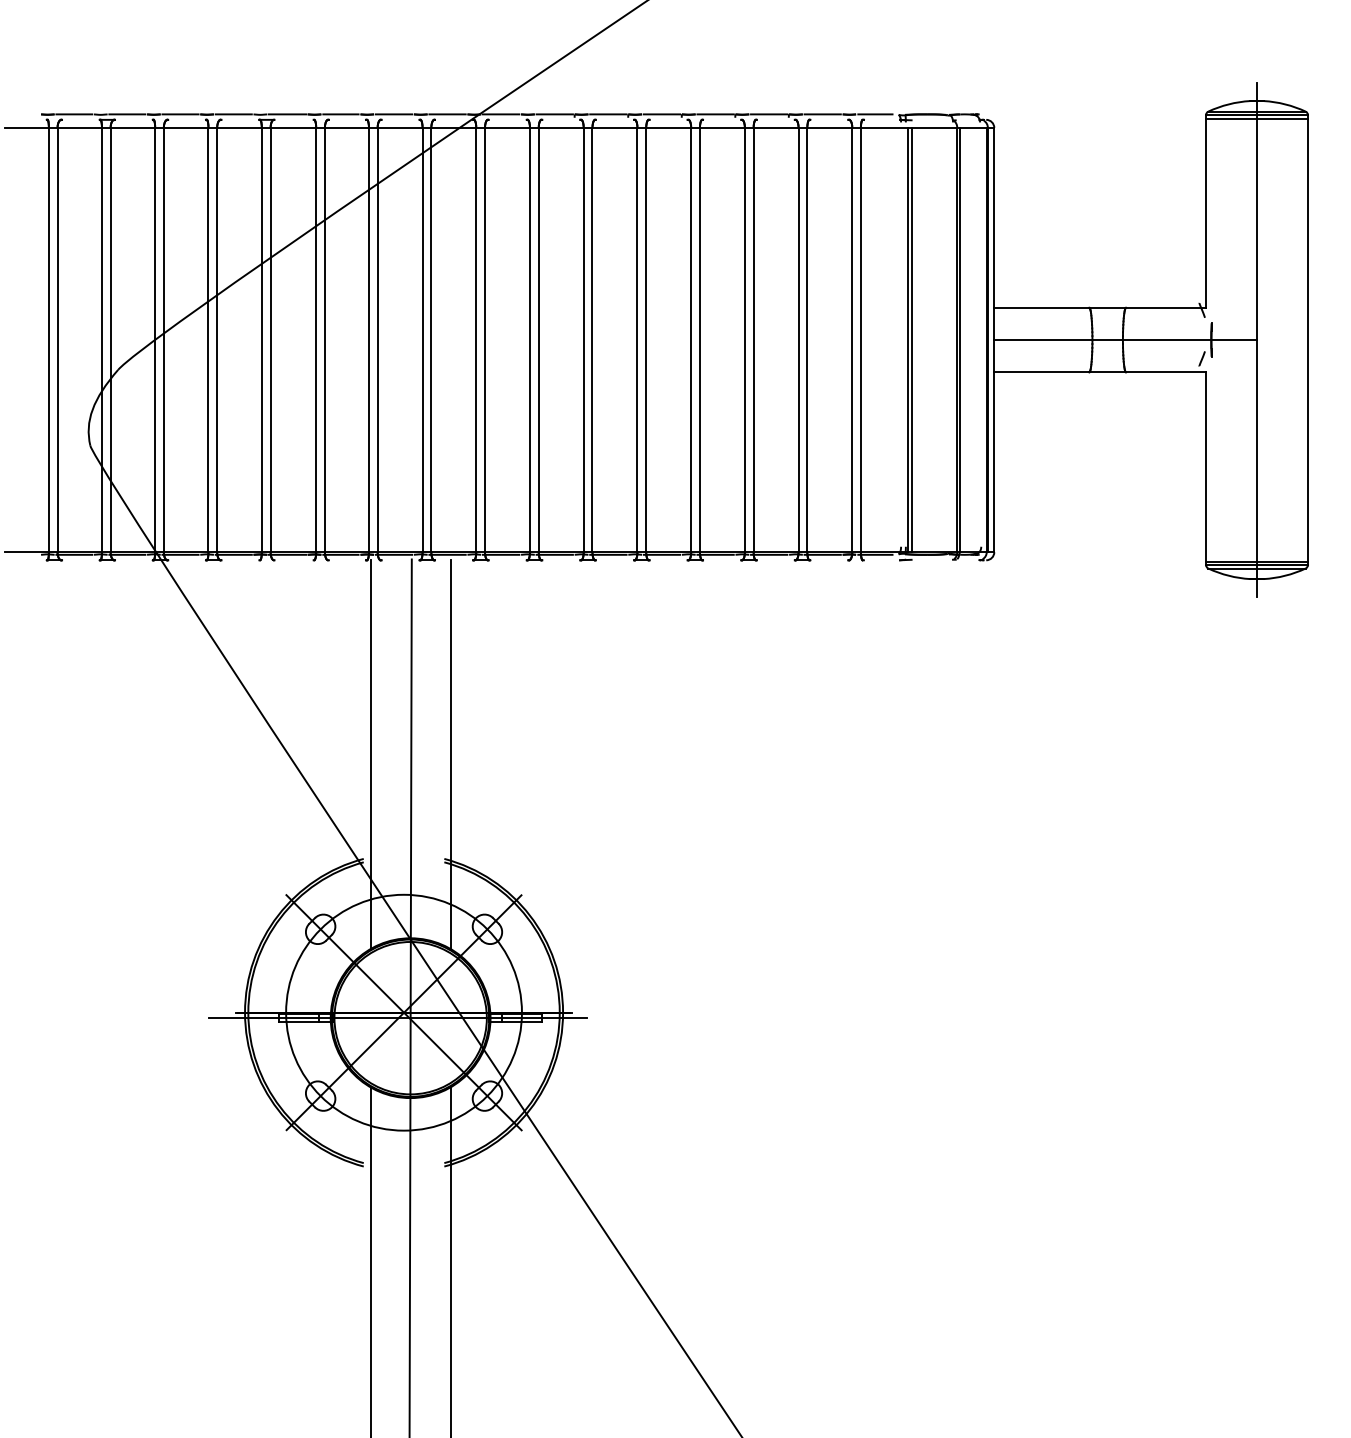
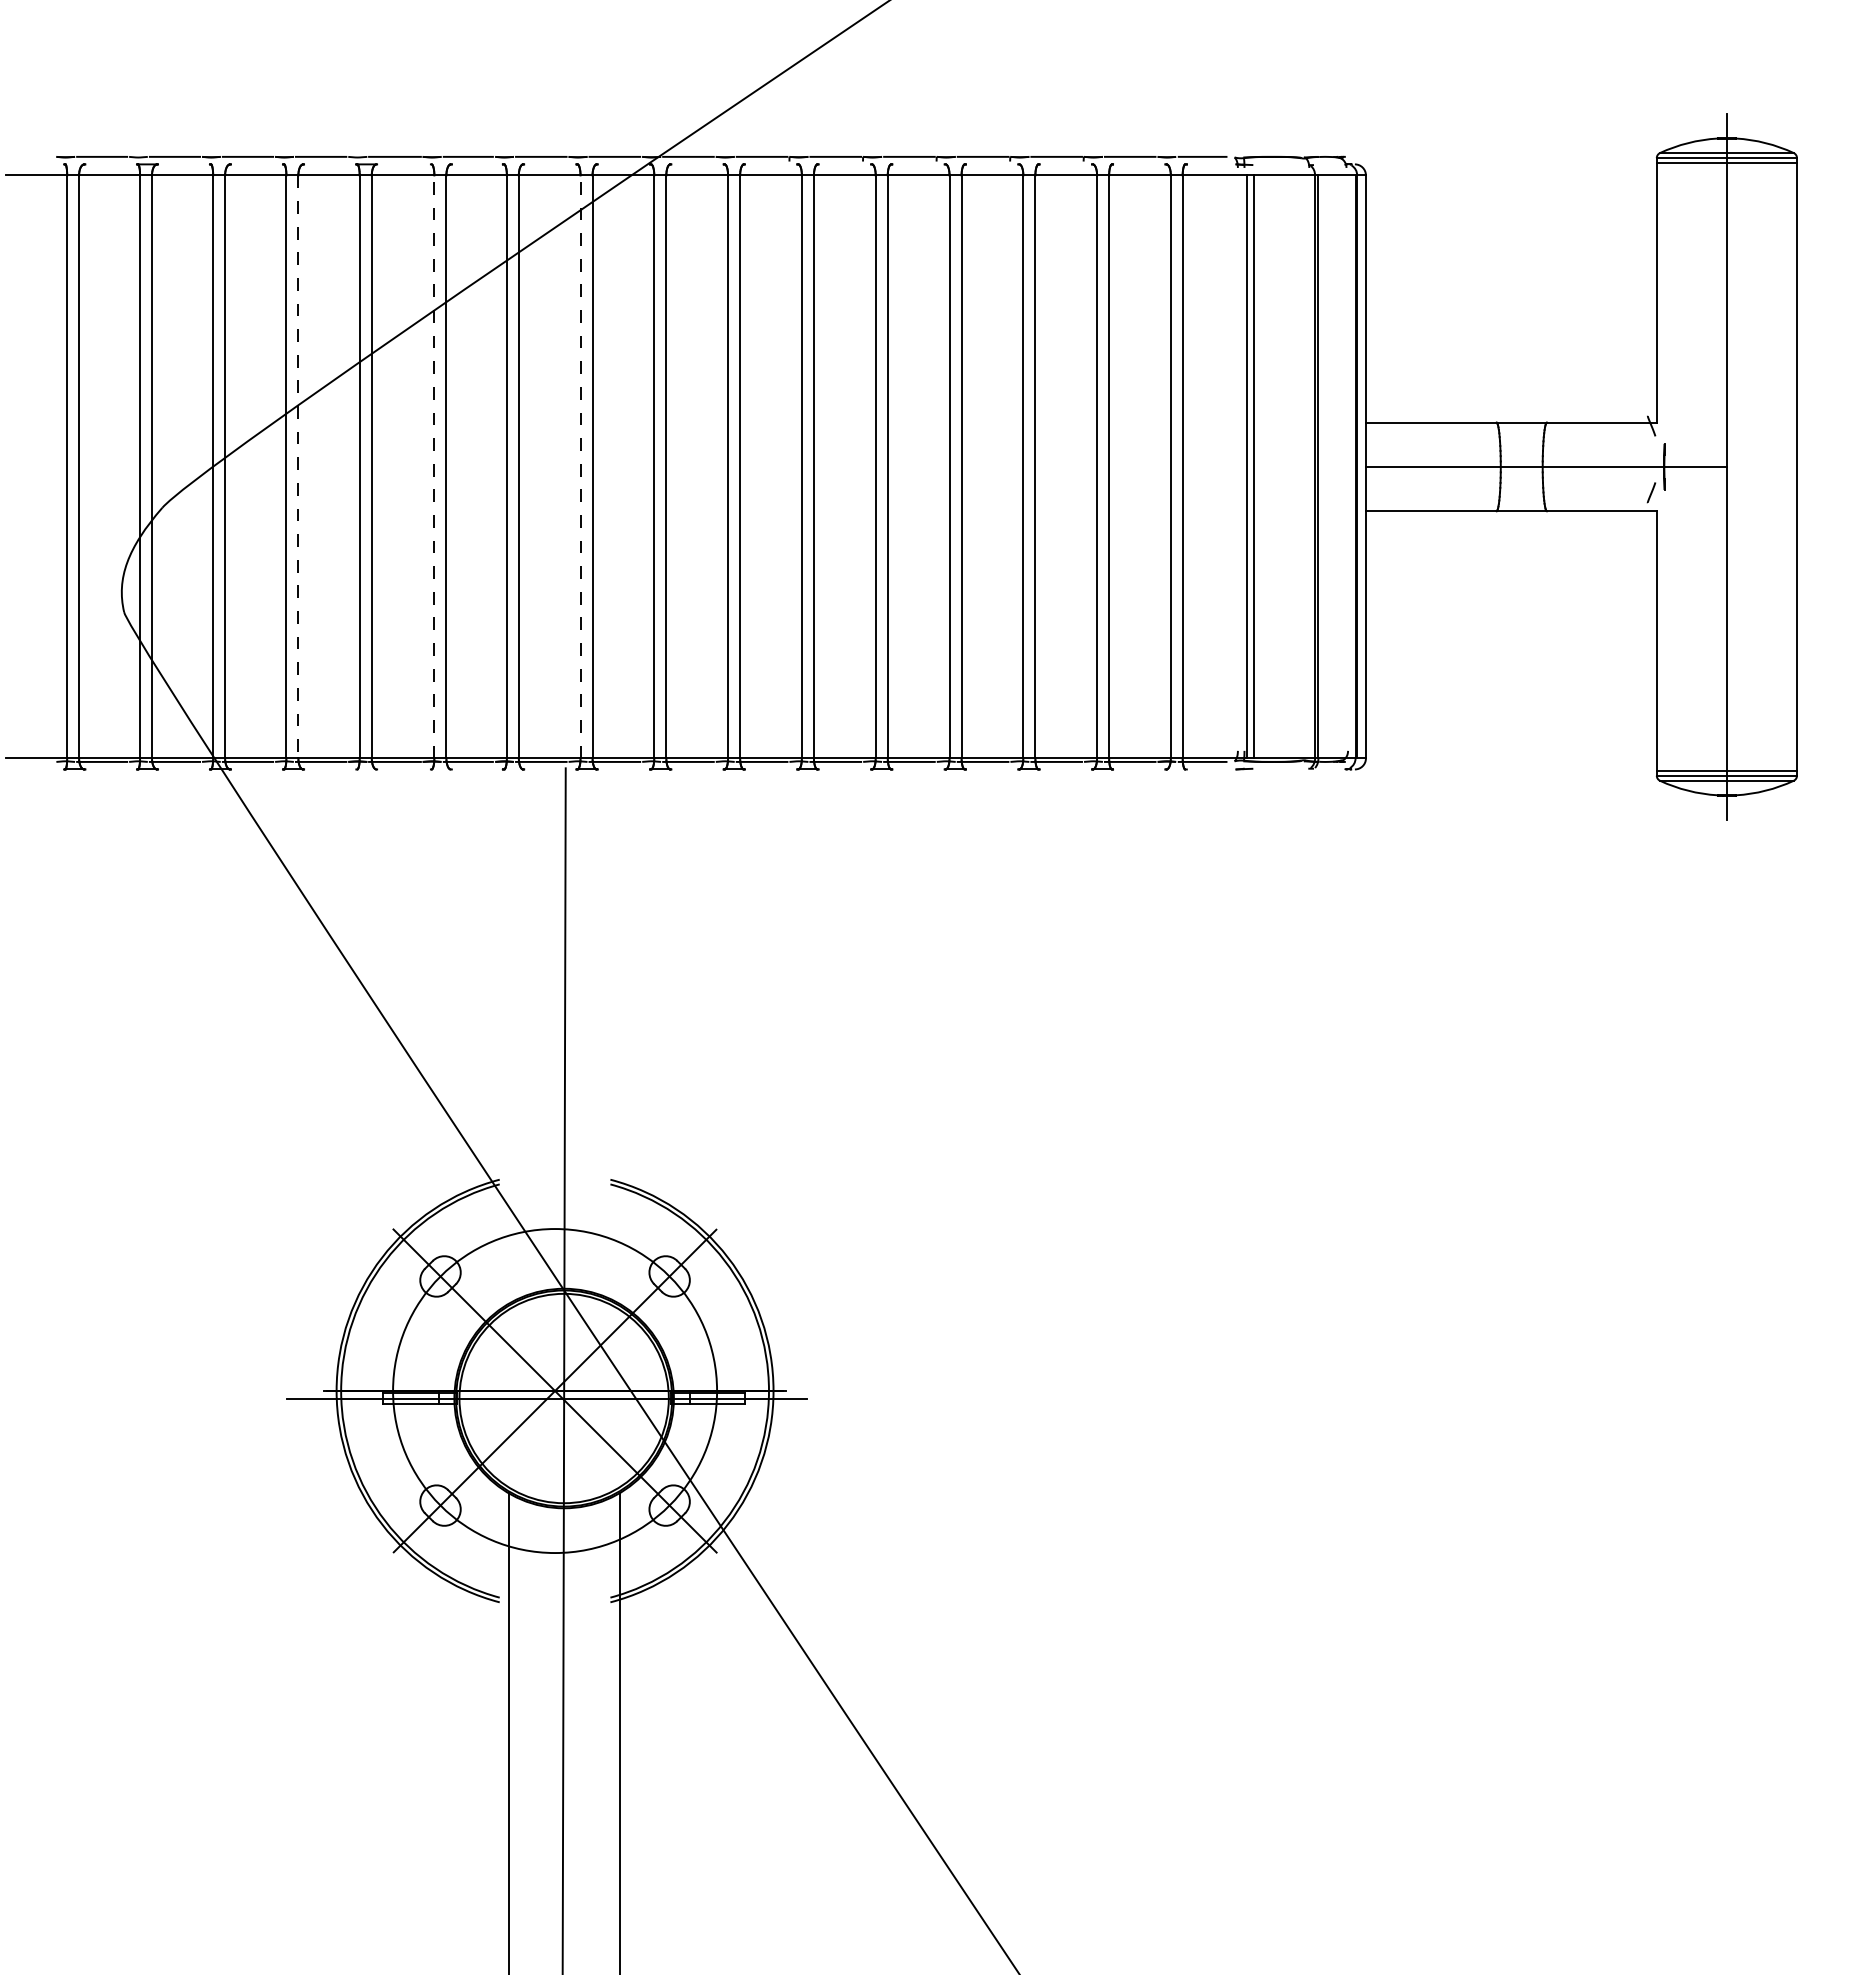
line: (316, 339) -> (434, 466), solid -> dashed
line: (422, 339) -> (580, 466), solid -> dashed
line: (217, 340) -> (298, 467), solid -> dashed
line: (370, 754) -> (509, 1036), removed
line: (451, 754) -> (620, 1036), removed

